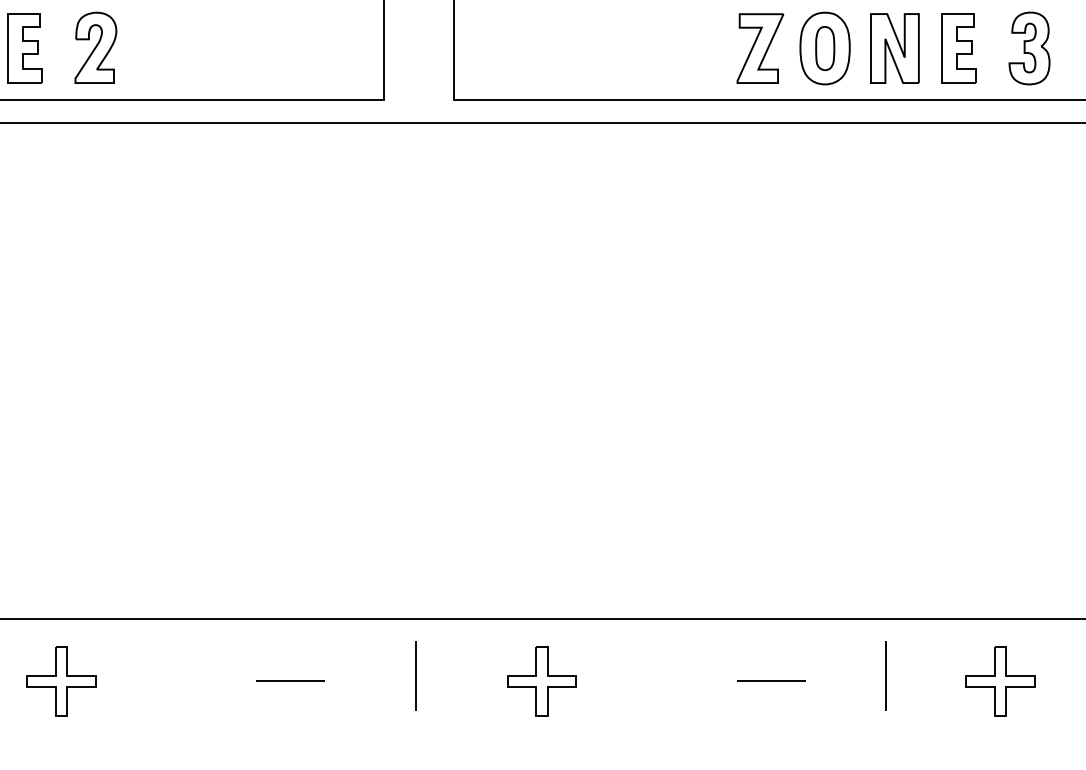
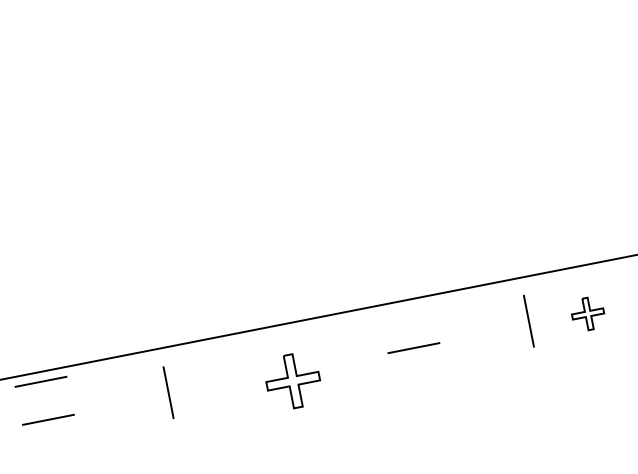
line: (290, 630) -> (41, 381), added
line: (415, 675) -> (168, 392), moved
line: (885, 675) -> (528, 320), moved
part: (541, 681) -> (292, 381), moved
part: (1000, 681) -> (588, 314), size x0.6

